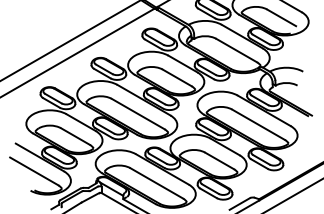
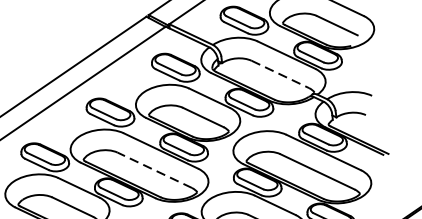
line: (236, 50) -> (280, 74), solid -> dashed
line: (137, 113) -> (153, 169), solid -> dashed

